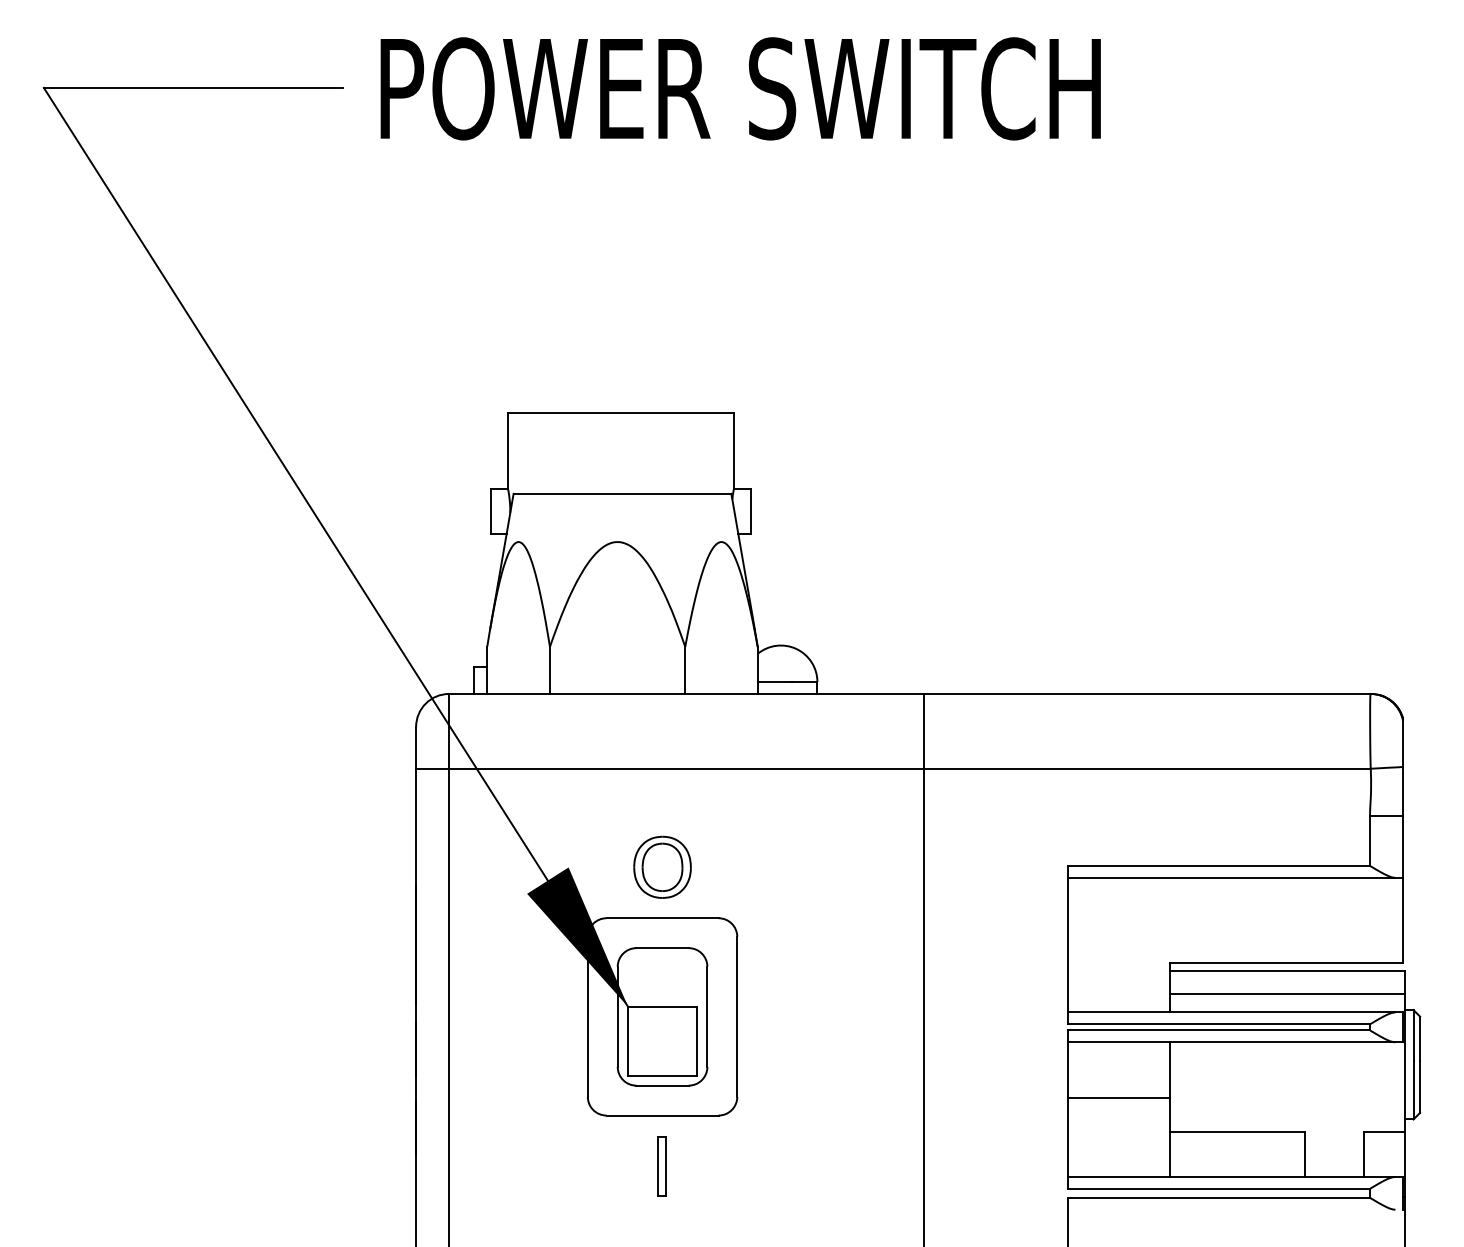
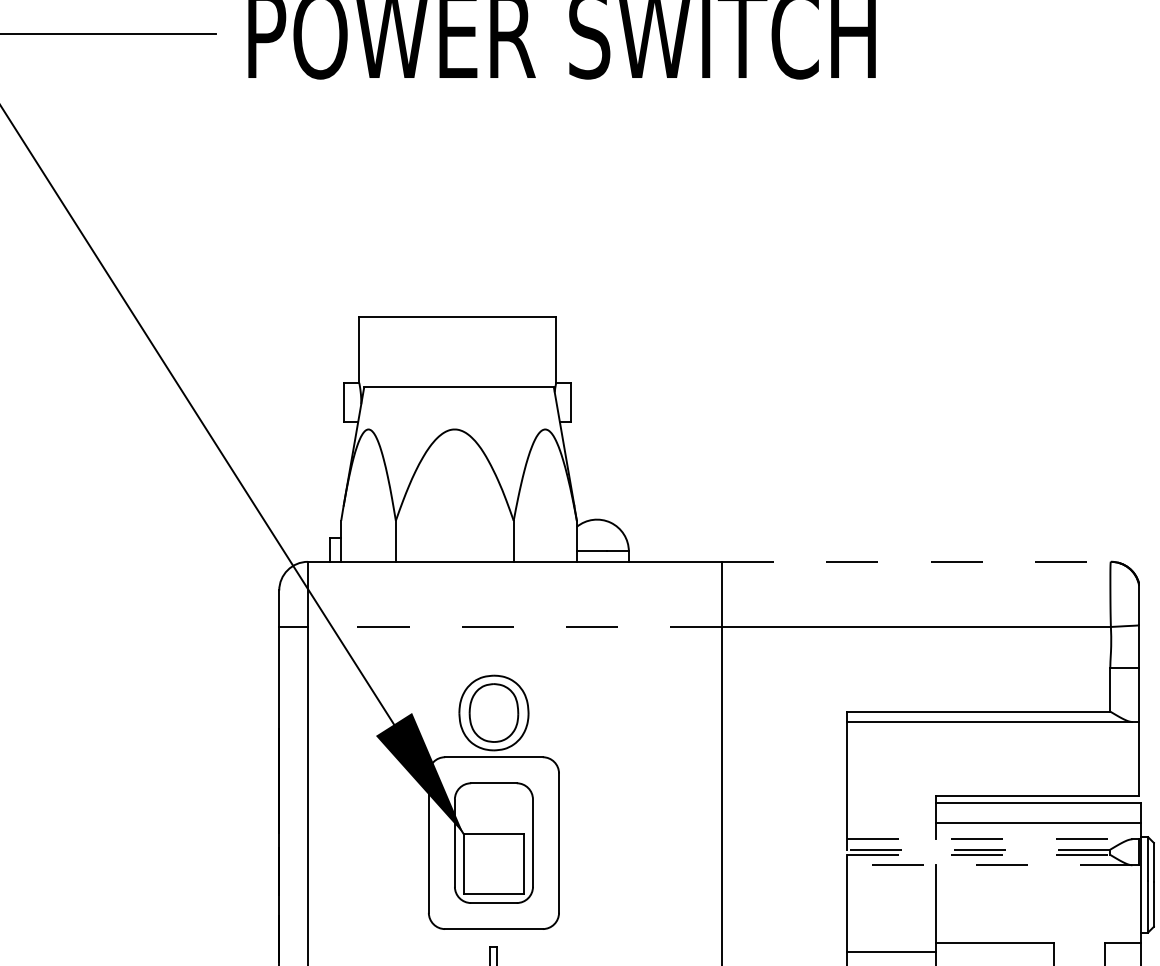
line: (1148, 693) -> (917, 561), solid -> dashed
line: (686, 768) -> (514, 626), solid -> dashed
part: (662, 866) -> (493, 712), size x1.4
line: (1231, 1012) -> (989, 839), solid -> dashed
line: (1218, 1024) -> (978, 849), solid -> dashed
line: (1219, 1030) -> (979, 855), solid -> dashed
line: (1231, 1042) -> (989, 865), solid -> dashed
line: (1118, 1098) -> (891, 952), moved

